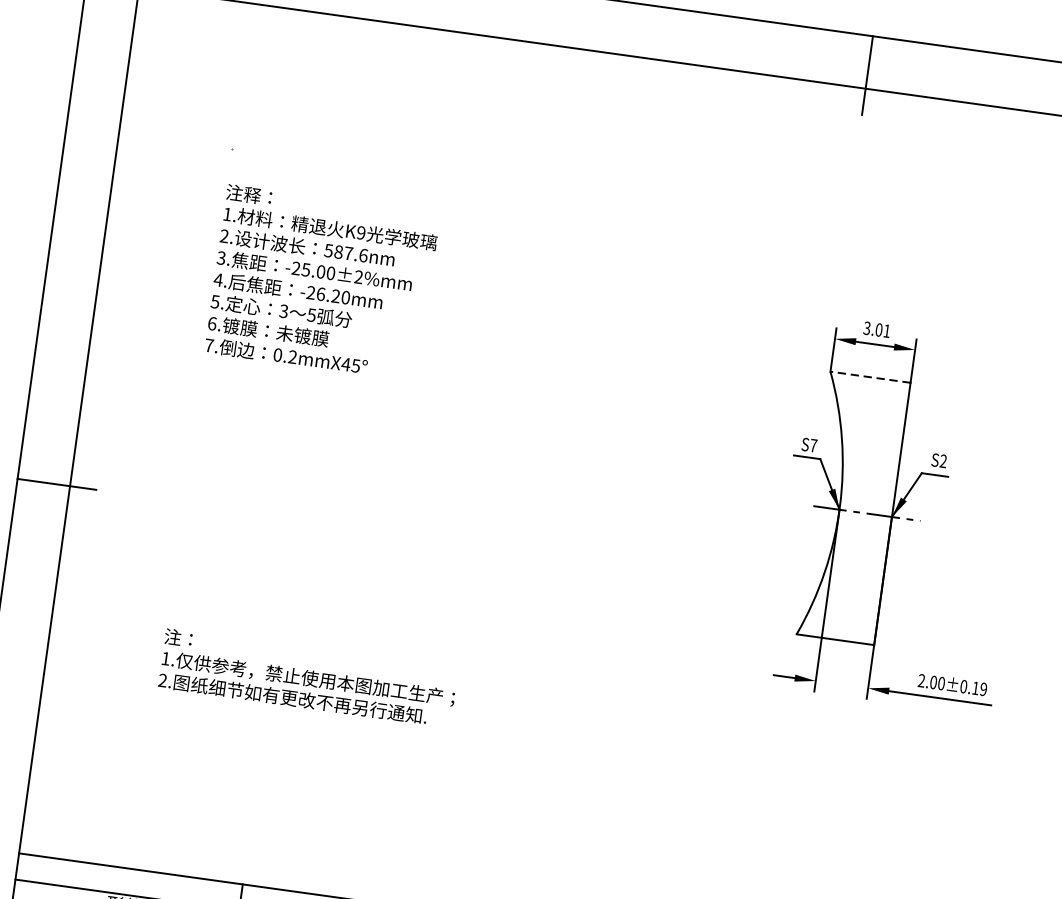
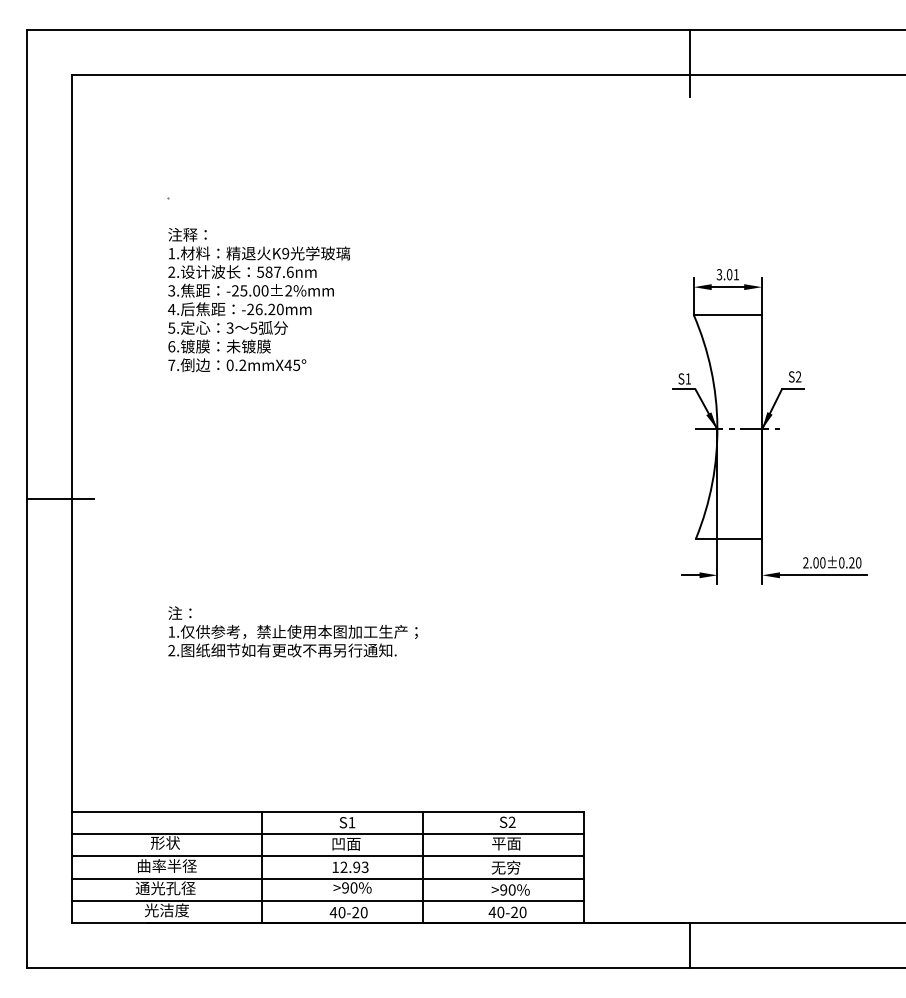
line: (869, 377) -> (727, 315), dashed -> solid
text: (813, 445) -> (688, 378), S7 -> S1
text: (979, 688) -> (855, 562), 2.00±0.19 -> 2.00±0.20

